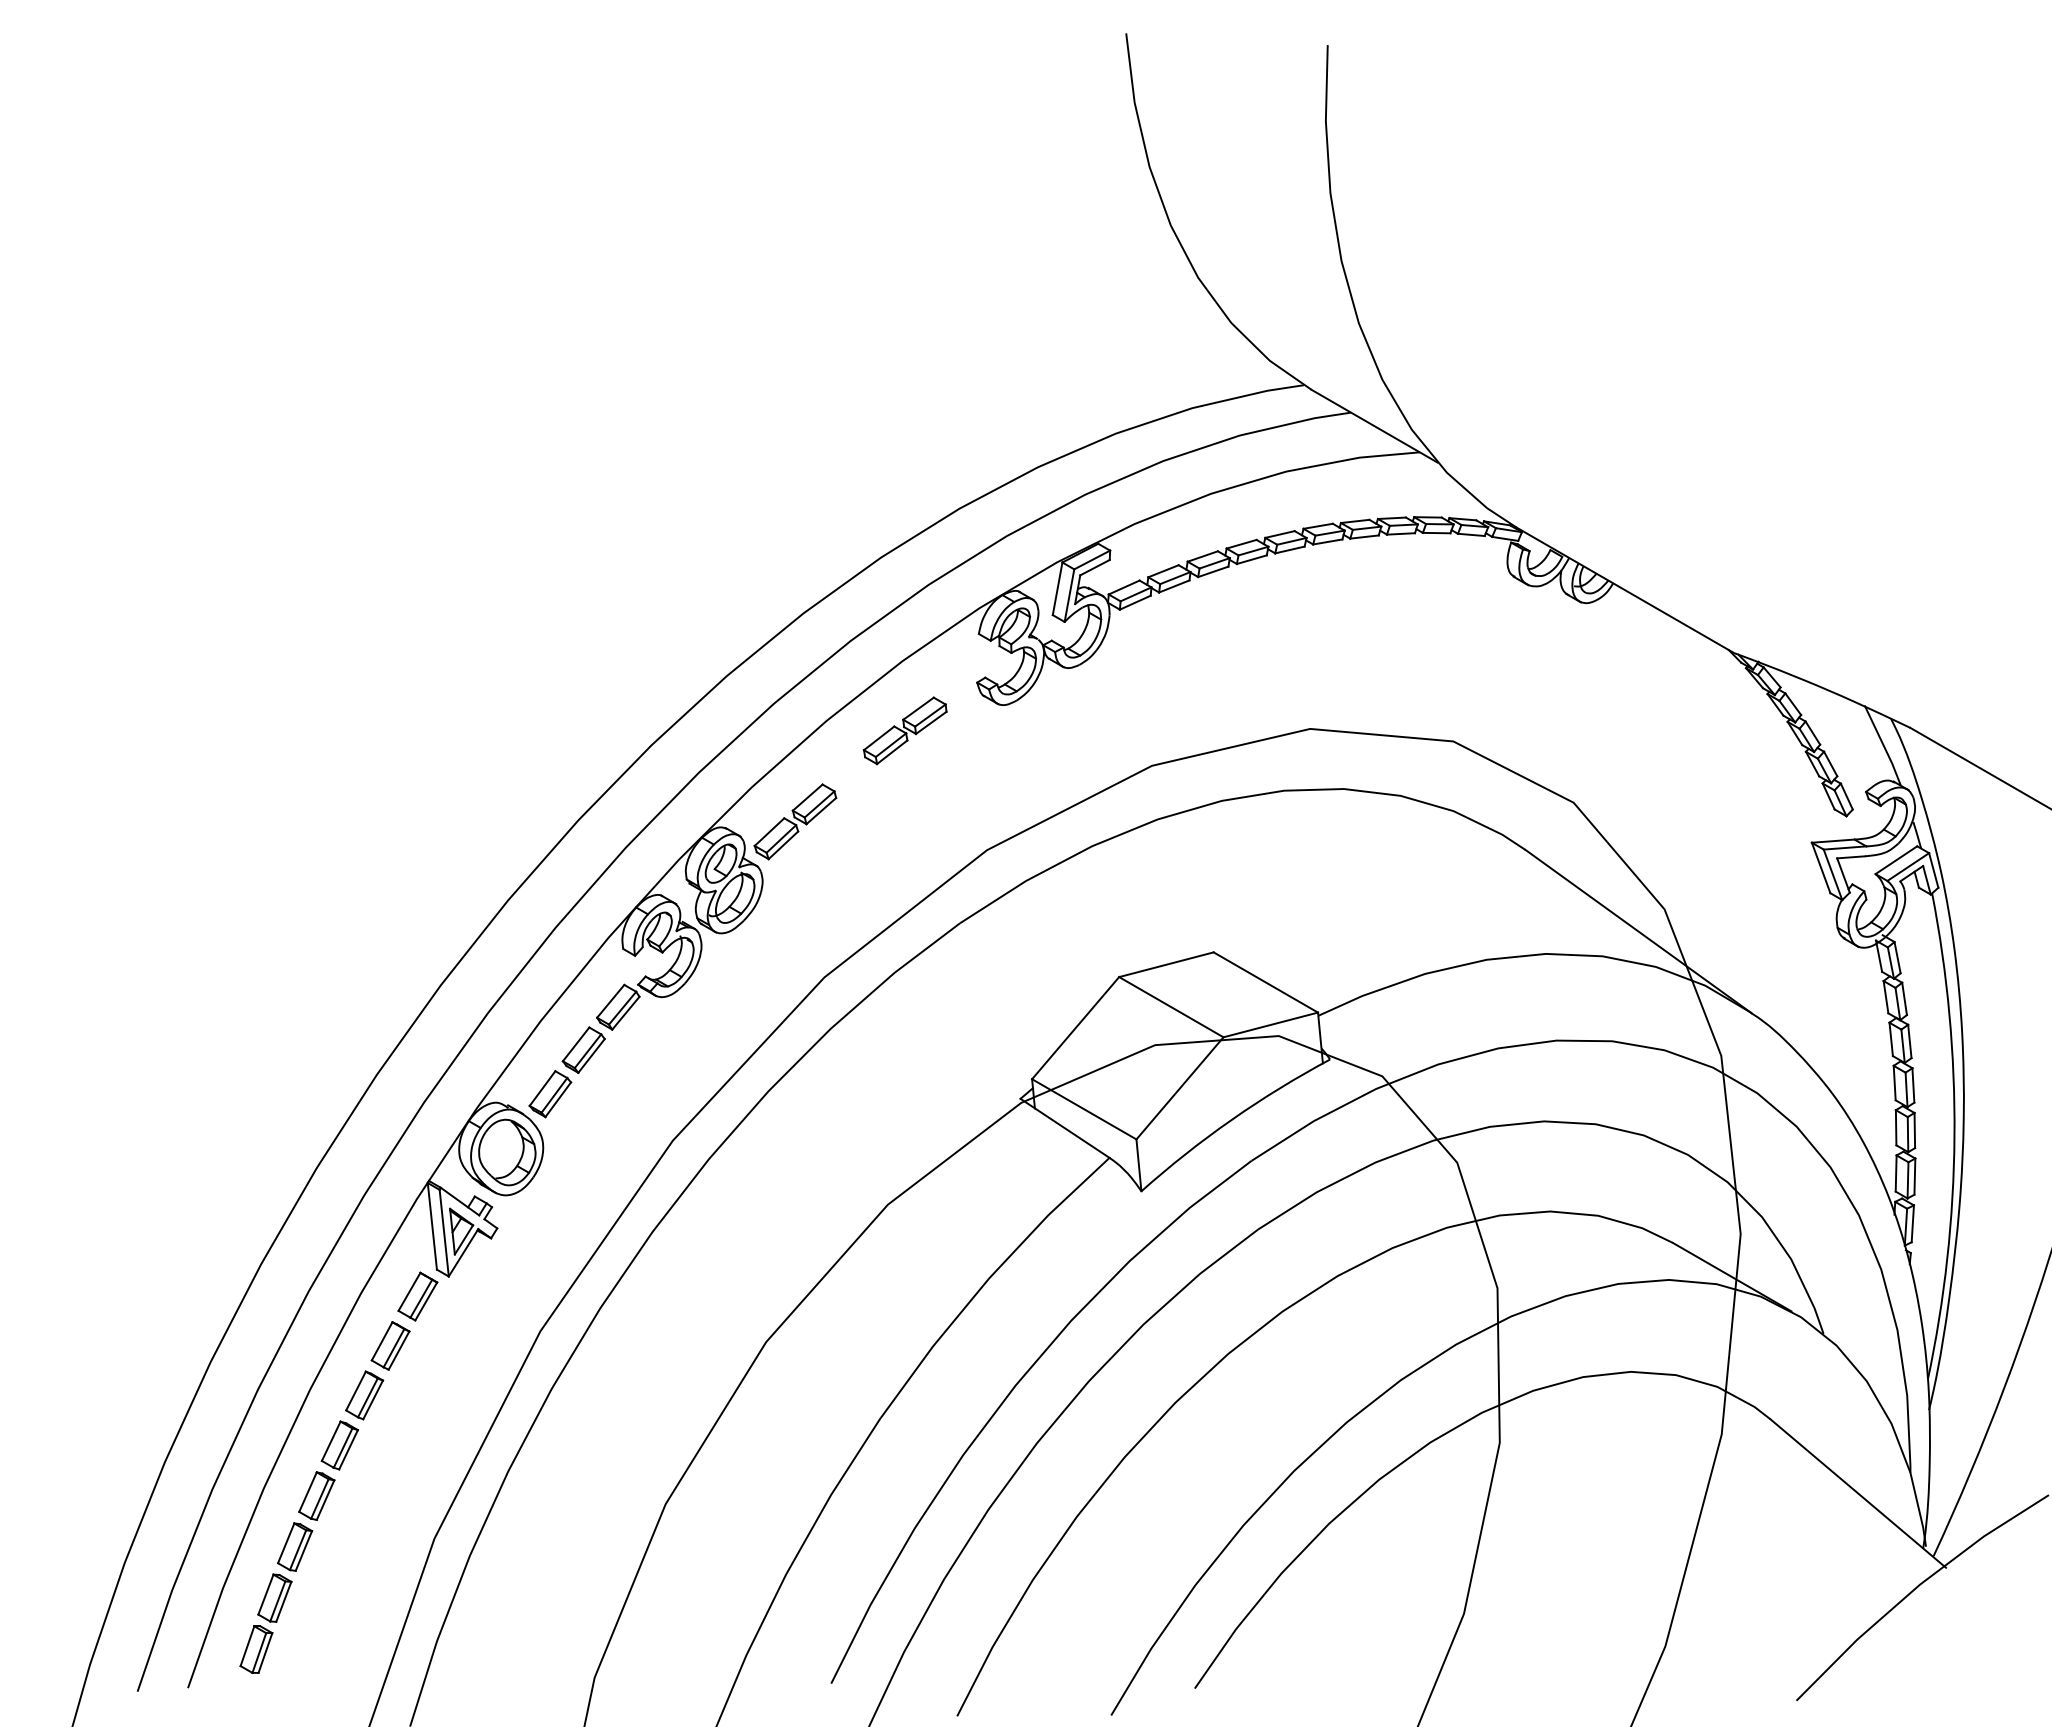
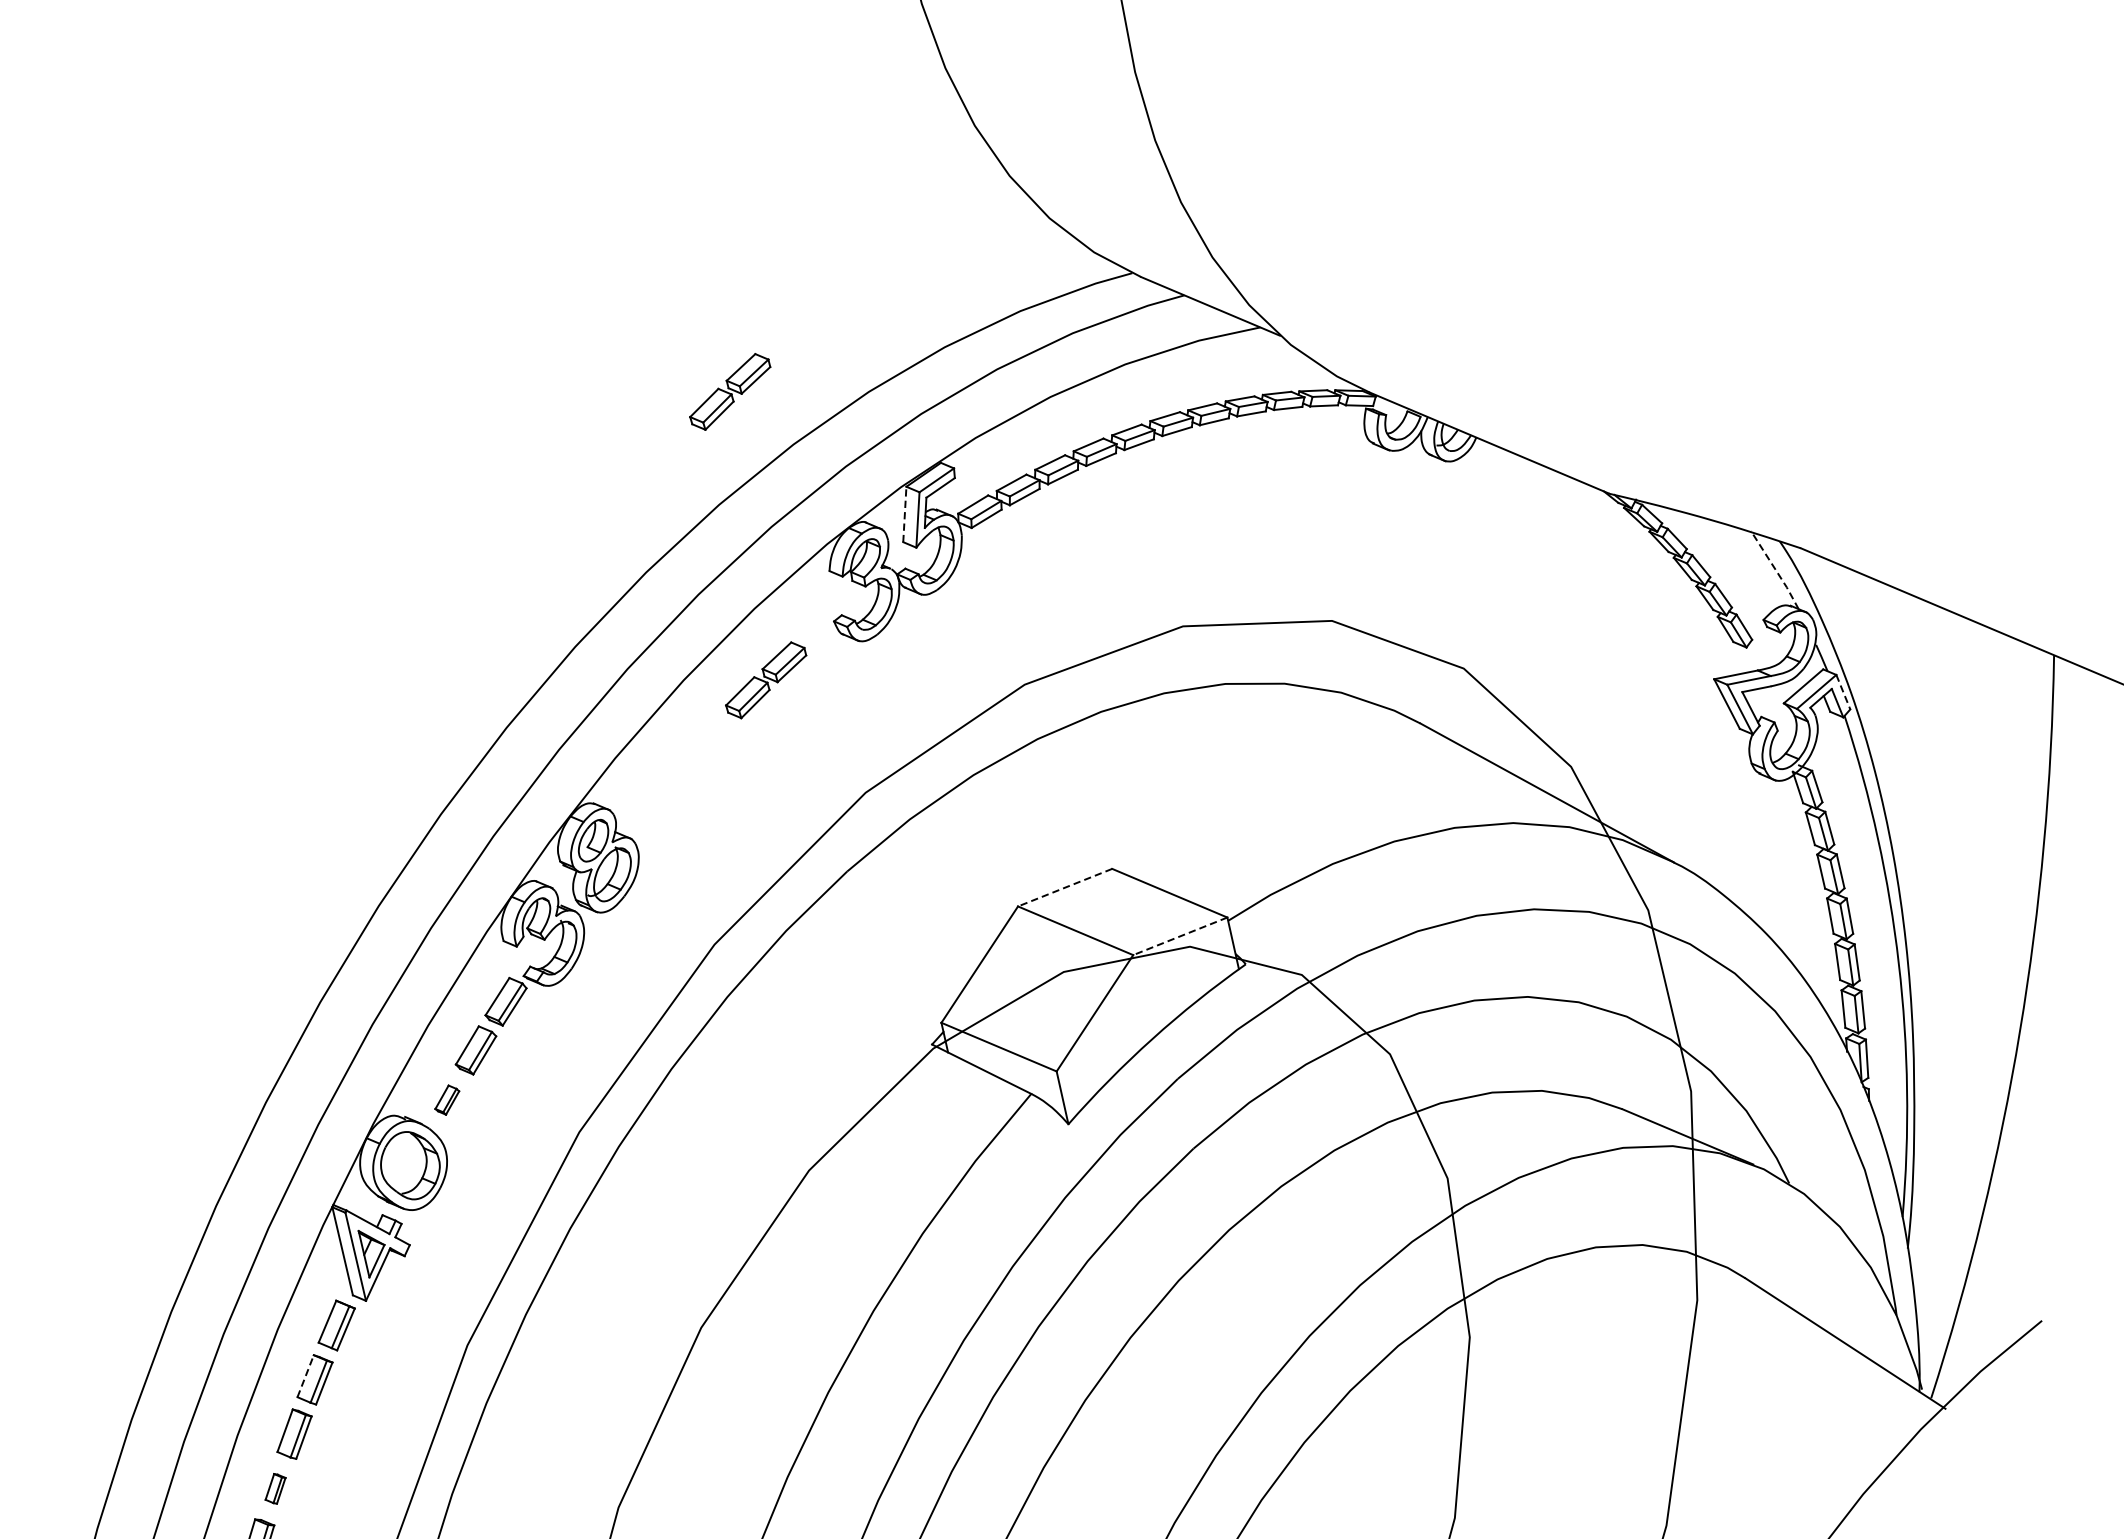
part: (904, 450) -> (729, 391), added
line: (1057, 588) -> (904, 514), solid -> dashed
line: (1883, 745) -> (1775, 569), solid -> dashed
part: (795, 821) -> (664, 787), removed
line: (1933, 870) -> (1843, 692), solid -> dashed
line: (1166, 964) -> (1065, 887), solid -> dashed
line: (1270, 1024) -> (1179, 935), solid -> dashed
part: (550, 1094) -> (447, 1100), size x0.6
line: (382, 1341) -> (306, 1376), solid -> dashed
part: (339, 1445) -> (275, 1488), size x0.6

